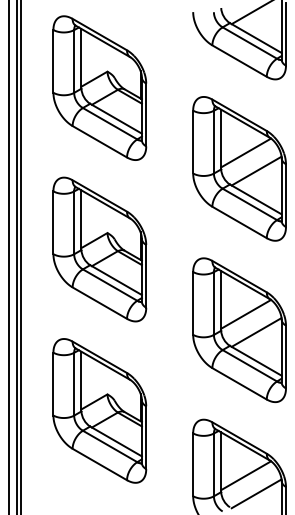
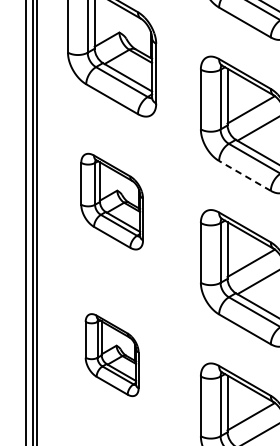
line: (239, 222) -> (244, 175), solid -> dashed
part: (99, 249) -> (111, 201), size x0.7
part: (99, 410) -> (111, 354), size x0.6

